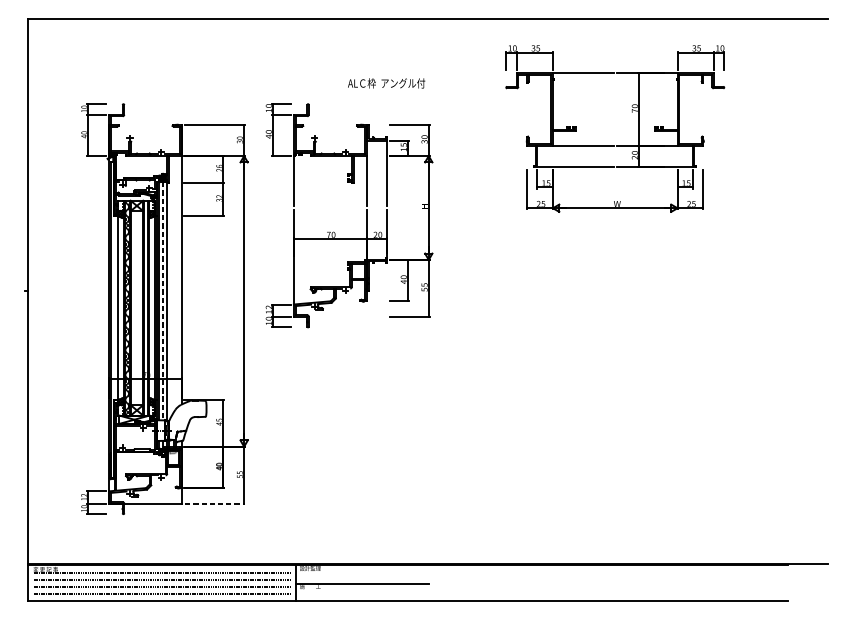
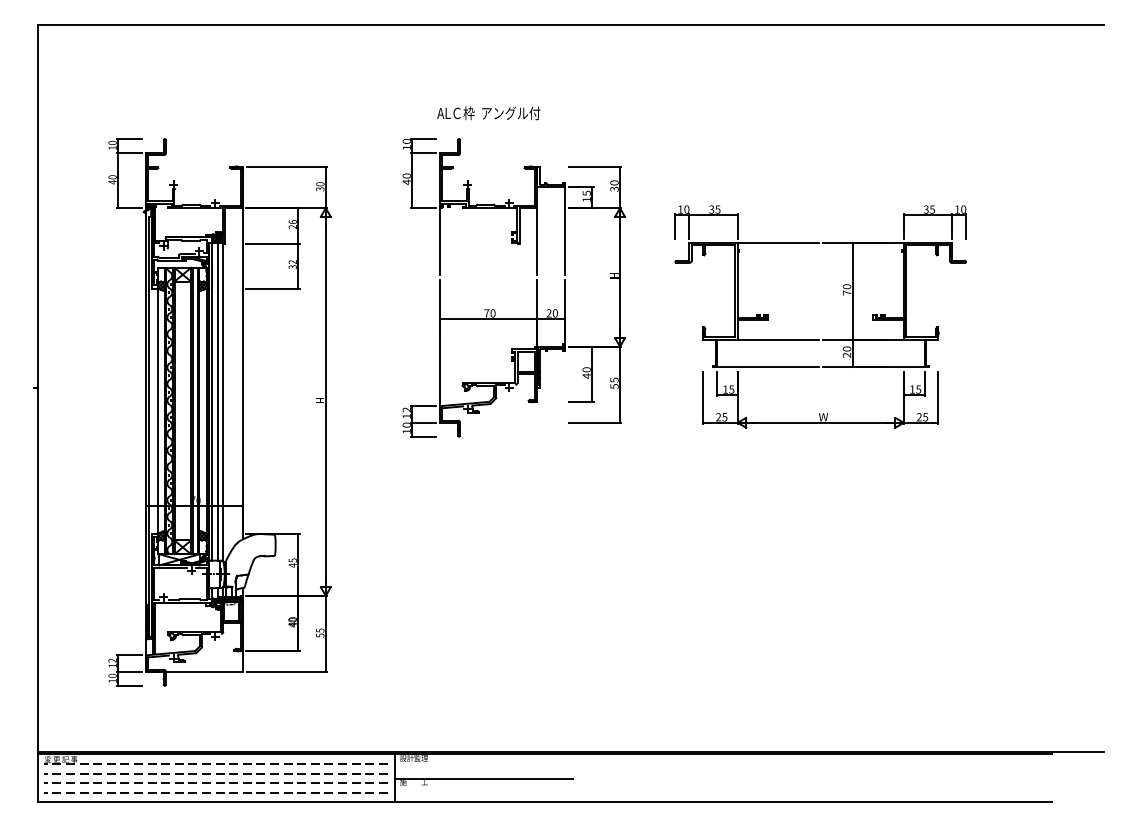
text: (386, 83) -> (488, 113), moved
part: (614, 145) -> (819, 339), moved
part: (366, 215) -> (536, 287), moved
line: (162, 301) -> (217, 401), dashed -> solid
line: (215, 503) -> (287, 671), dashed -> solid

